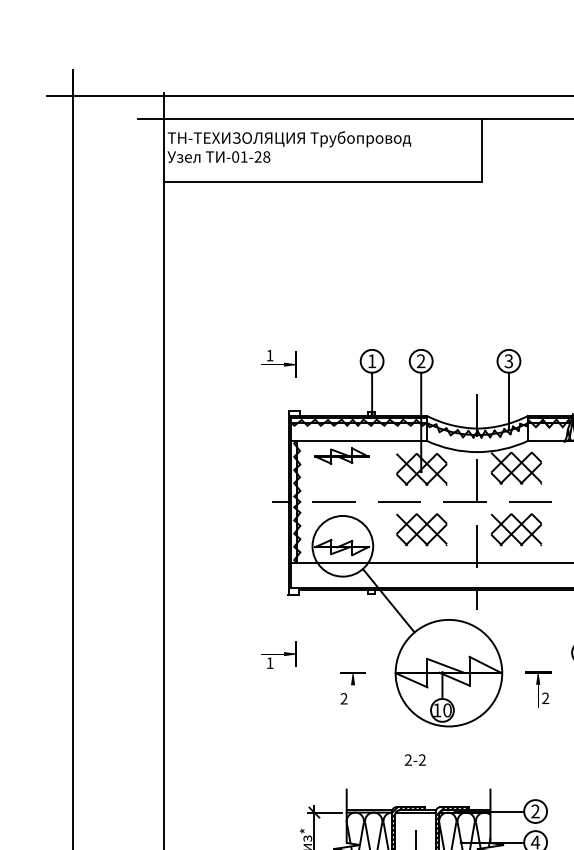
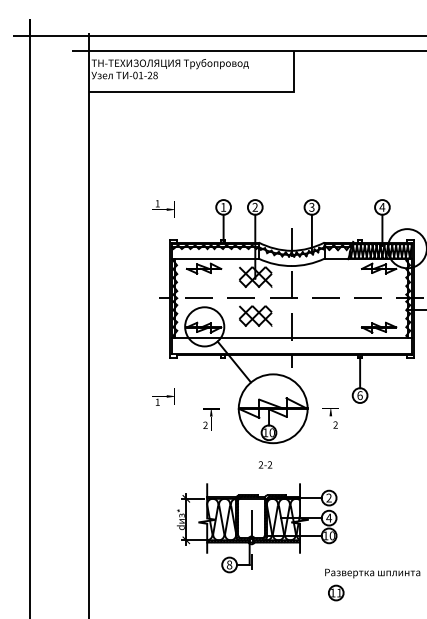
hatch: (515, 468) -> (316, 276), removed
hatch: (515, 528) -> (316, 315), removed
text: (415, 759) -> (265, 464), moved

